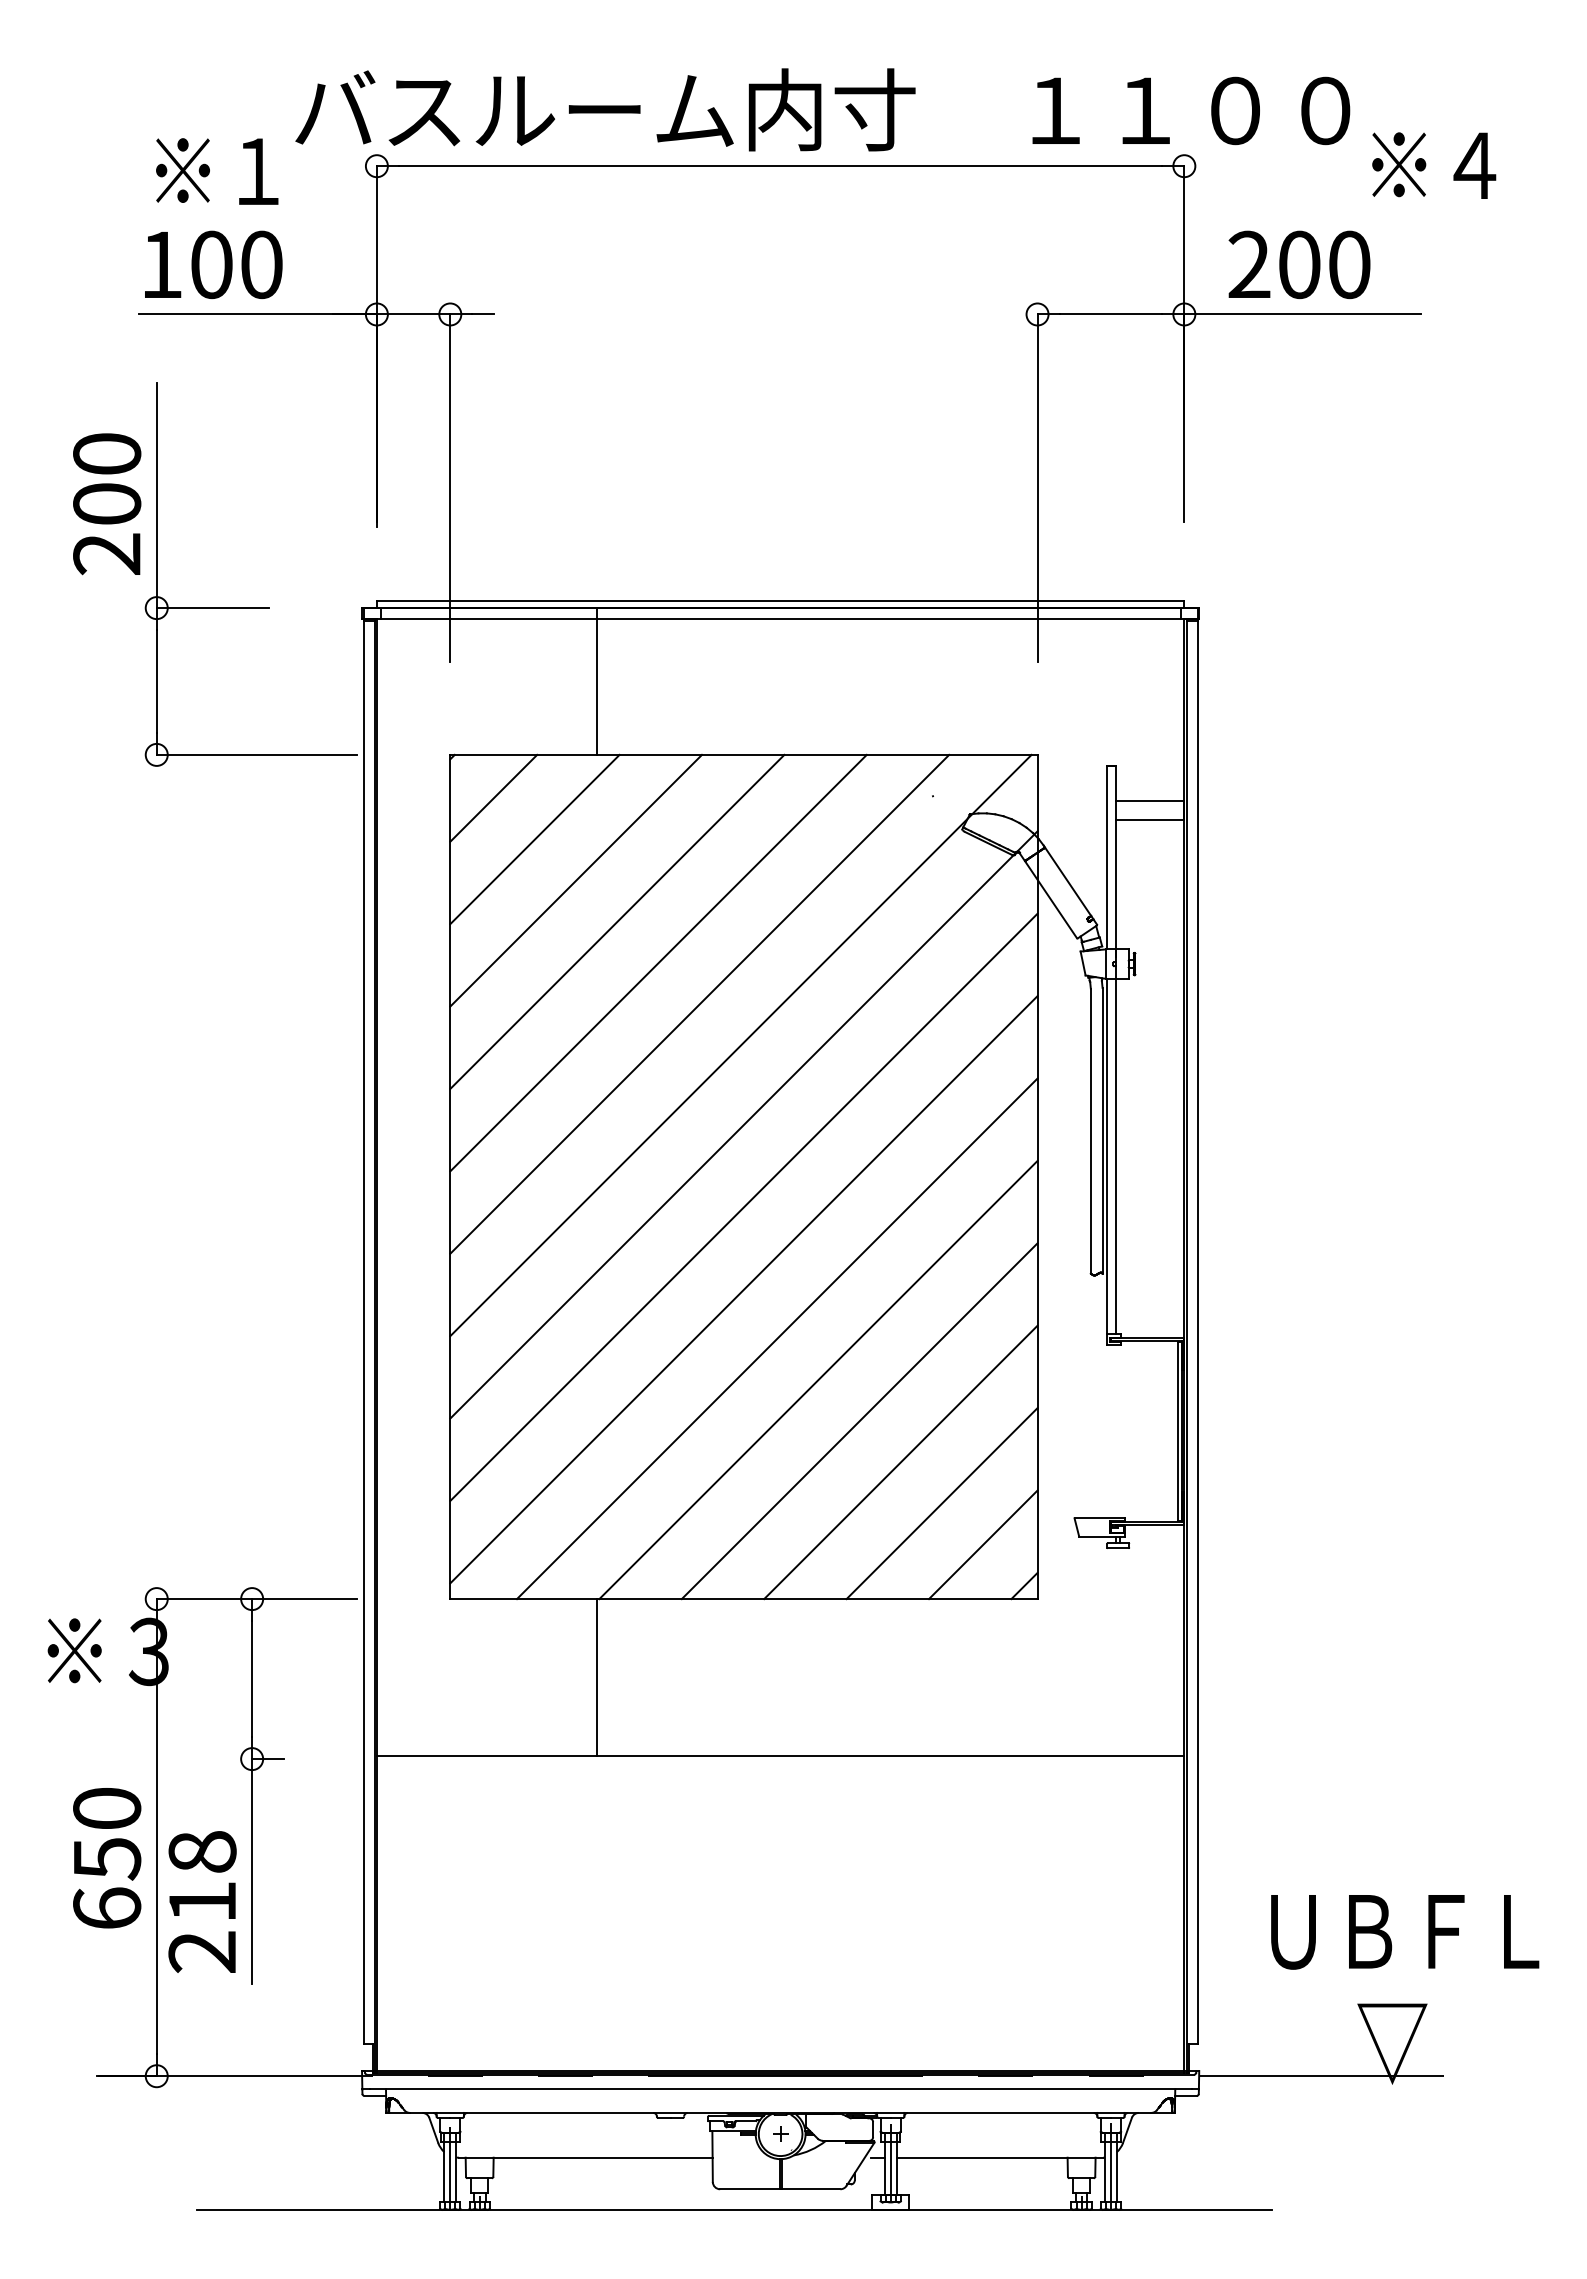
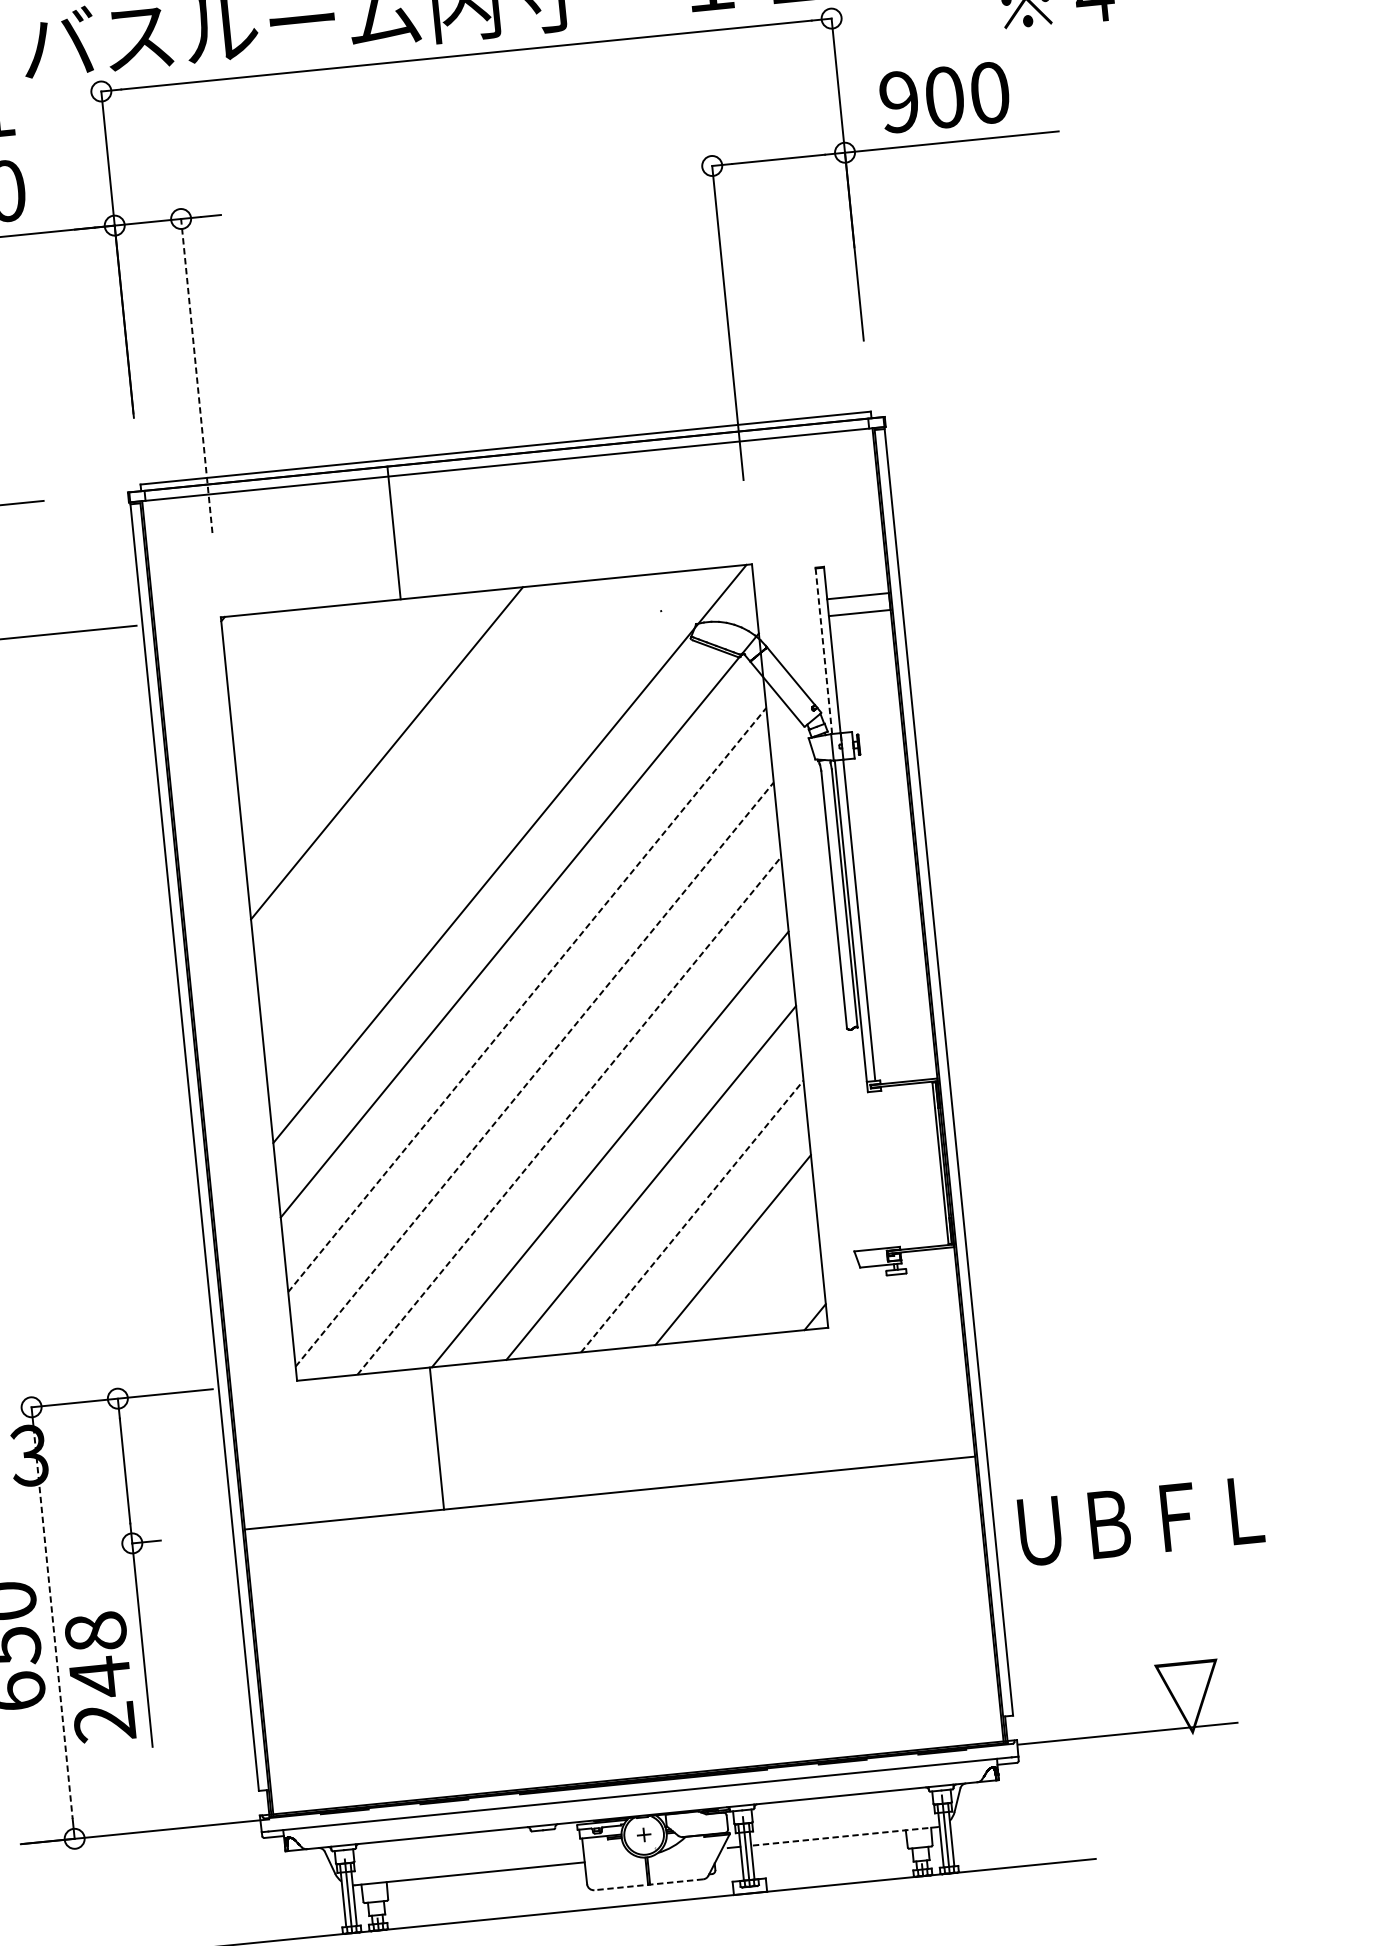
text: (1249, 265) -> (899, 102), 200 -> 900
line: (450, 488) -> (197, 376), solid -> dashed
line: (597, 681) -> (394, 532), moved
line: (493, 797) -> (263, 651), removed
line: (534, 839) -> (304, 686), removed
line: (1106, 857) -> (823, 650), solid -> dashed
line: (575, 880) -> (345, 719), removed
line: (658, 962) -> (427, 786), removed
line: (699, 1003) -> (468, 819), removed
line: (744, 1207) -> (527, 1000), solid -> dashed
line: (744, 1289) -> (535, 1074), solid -> dashed
line: (777, 1338) -> (569, 1115), solid -> dashed
line: (901, 1462) -> (692, 1216), solid -> dashed
line: (983, 1544) -> (774, 1283), removed
line: (156, 1837) -> (52, 1622), solid -> dashed
text: (202, 1902) -> (100, 1677), 218 -> 248
text: (1405, 1932) -> (1141, 1521), moved
line: (999, 2157) -> (844, 1836), solid -> dashed
line: (779, 2189) -> (648, 1885), solid -> dashed

